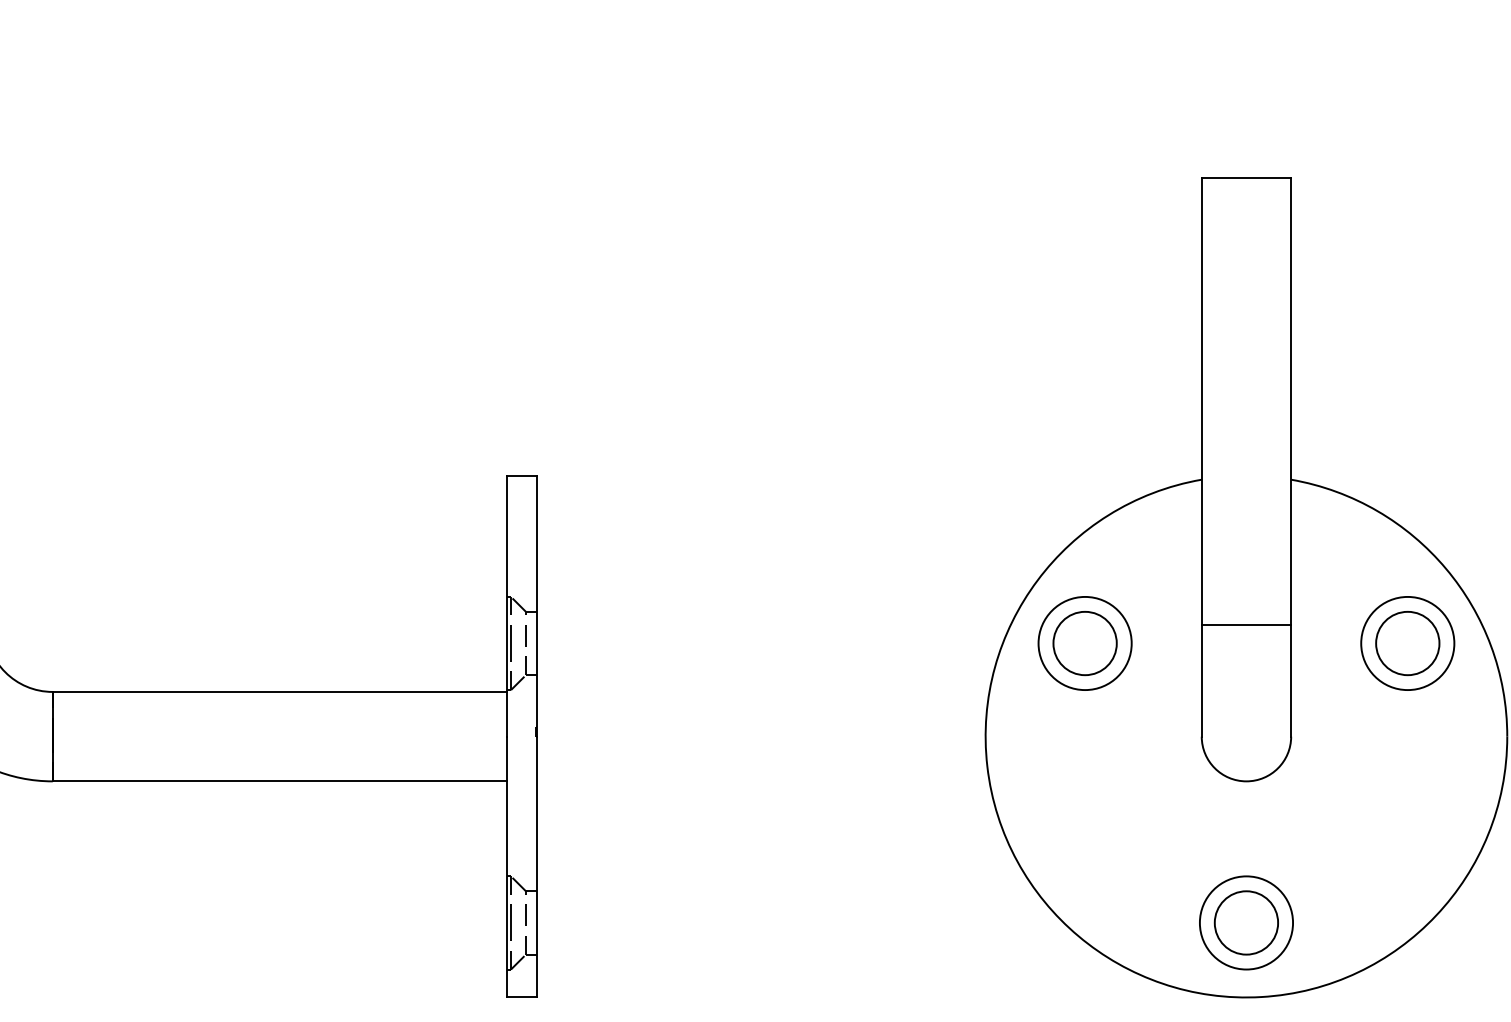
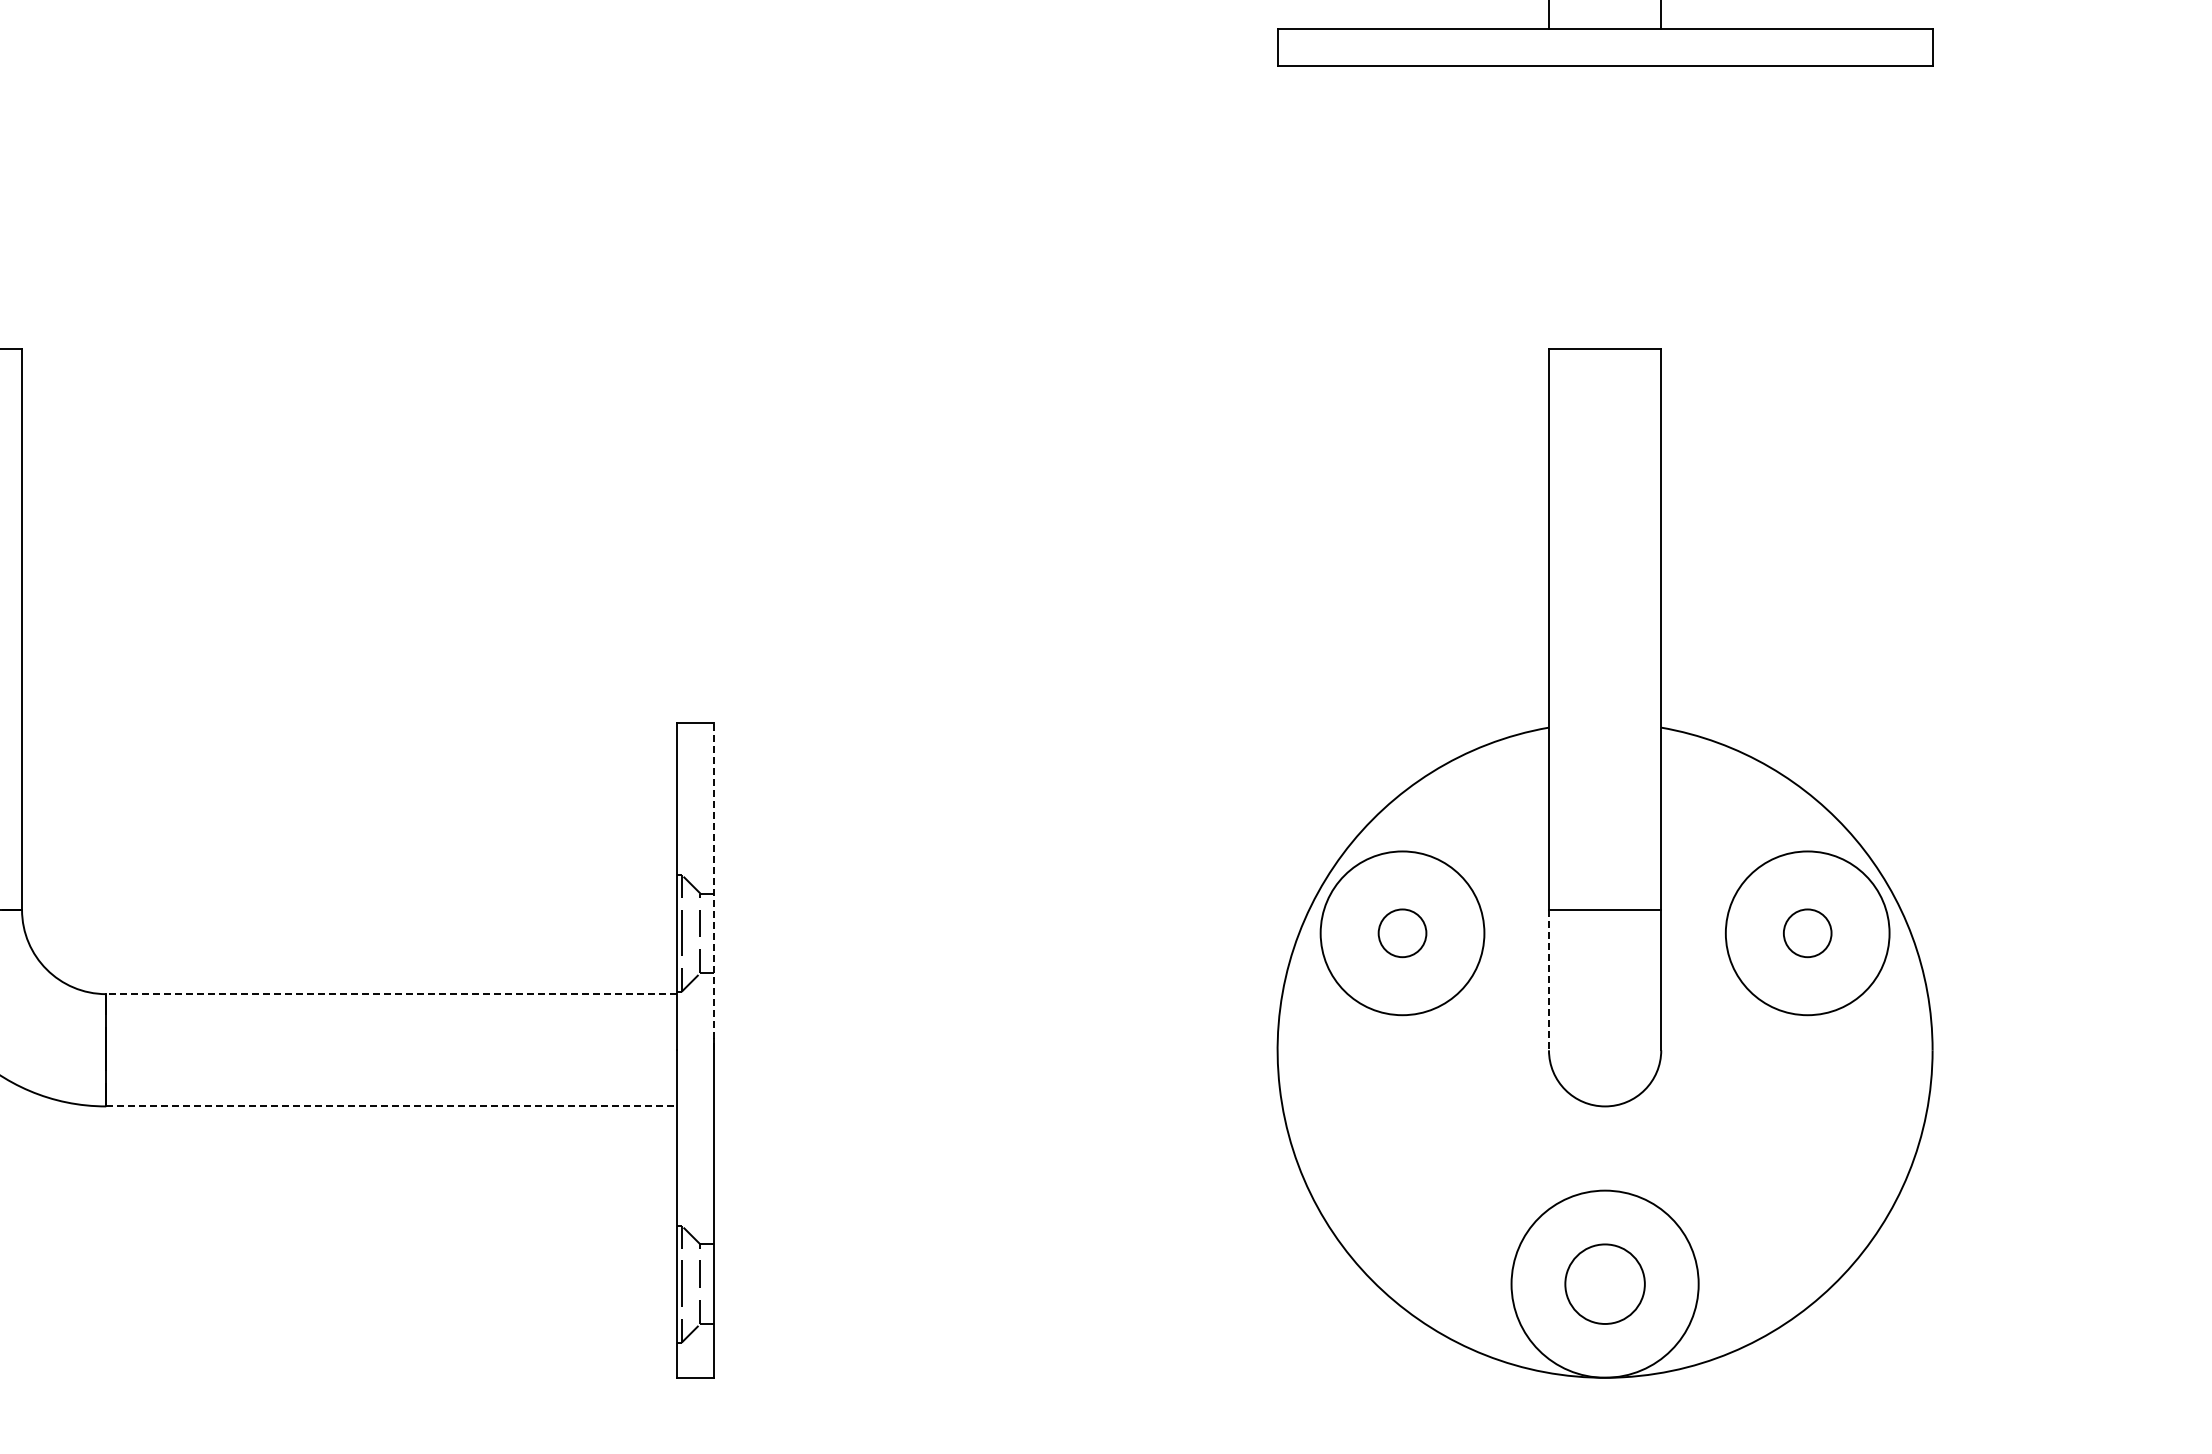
line: (537, 606) -> (714, 886), solid -> dashed
circle: (1085, 642) -> (1402, 932), size x1.4
circle: (1407, 642) -> (1807, 932), size x1.4
circle: (1085, 643) -> (1402, 933), size x0.6
circle: (1407, 643) -> (1807, 933), size x0.6
line: (1201, 681) -> (1548, 980), solid -> dashed
line: (279, 692) -> (391, 994), solid -> dashed
line: (280, 781) -> (392, 1106), solid -> dashed
circle: (1245, 922) -> (1604, 1283), size x1.6

